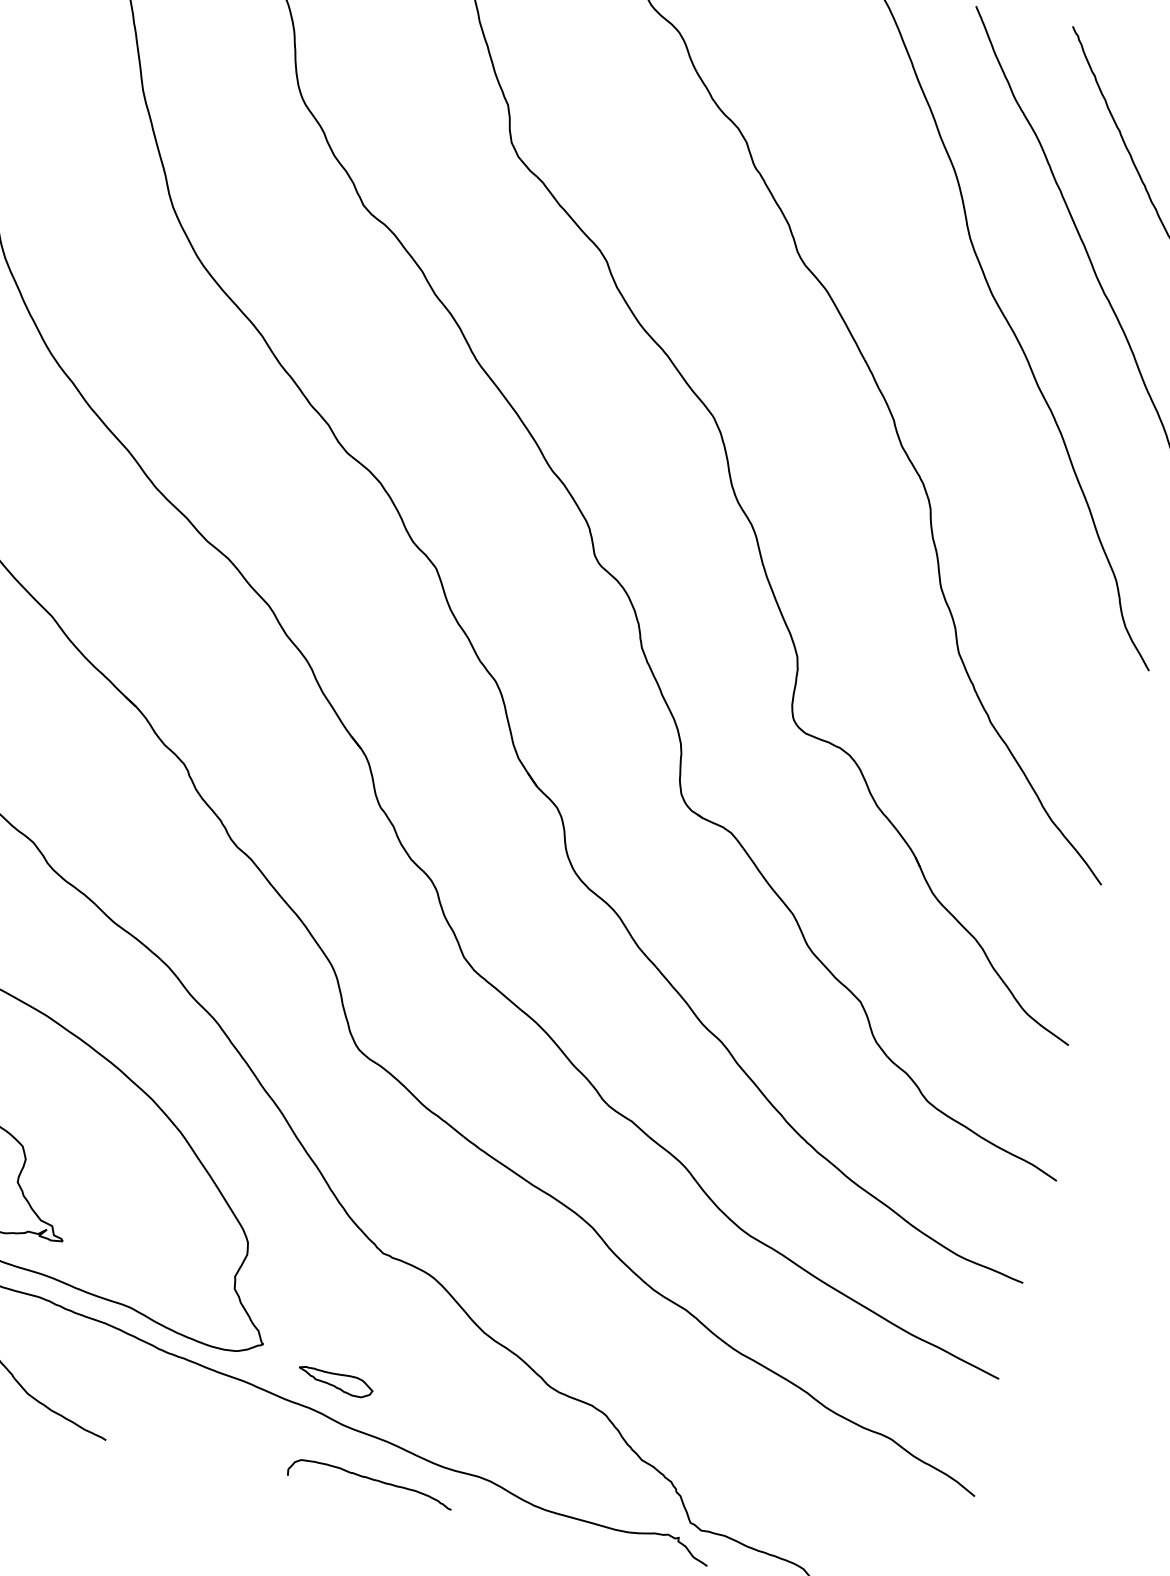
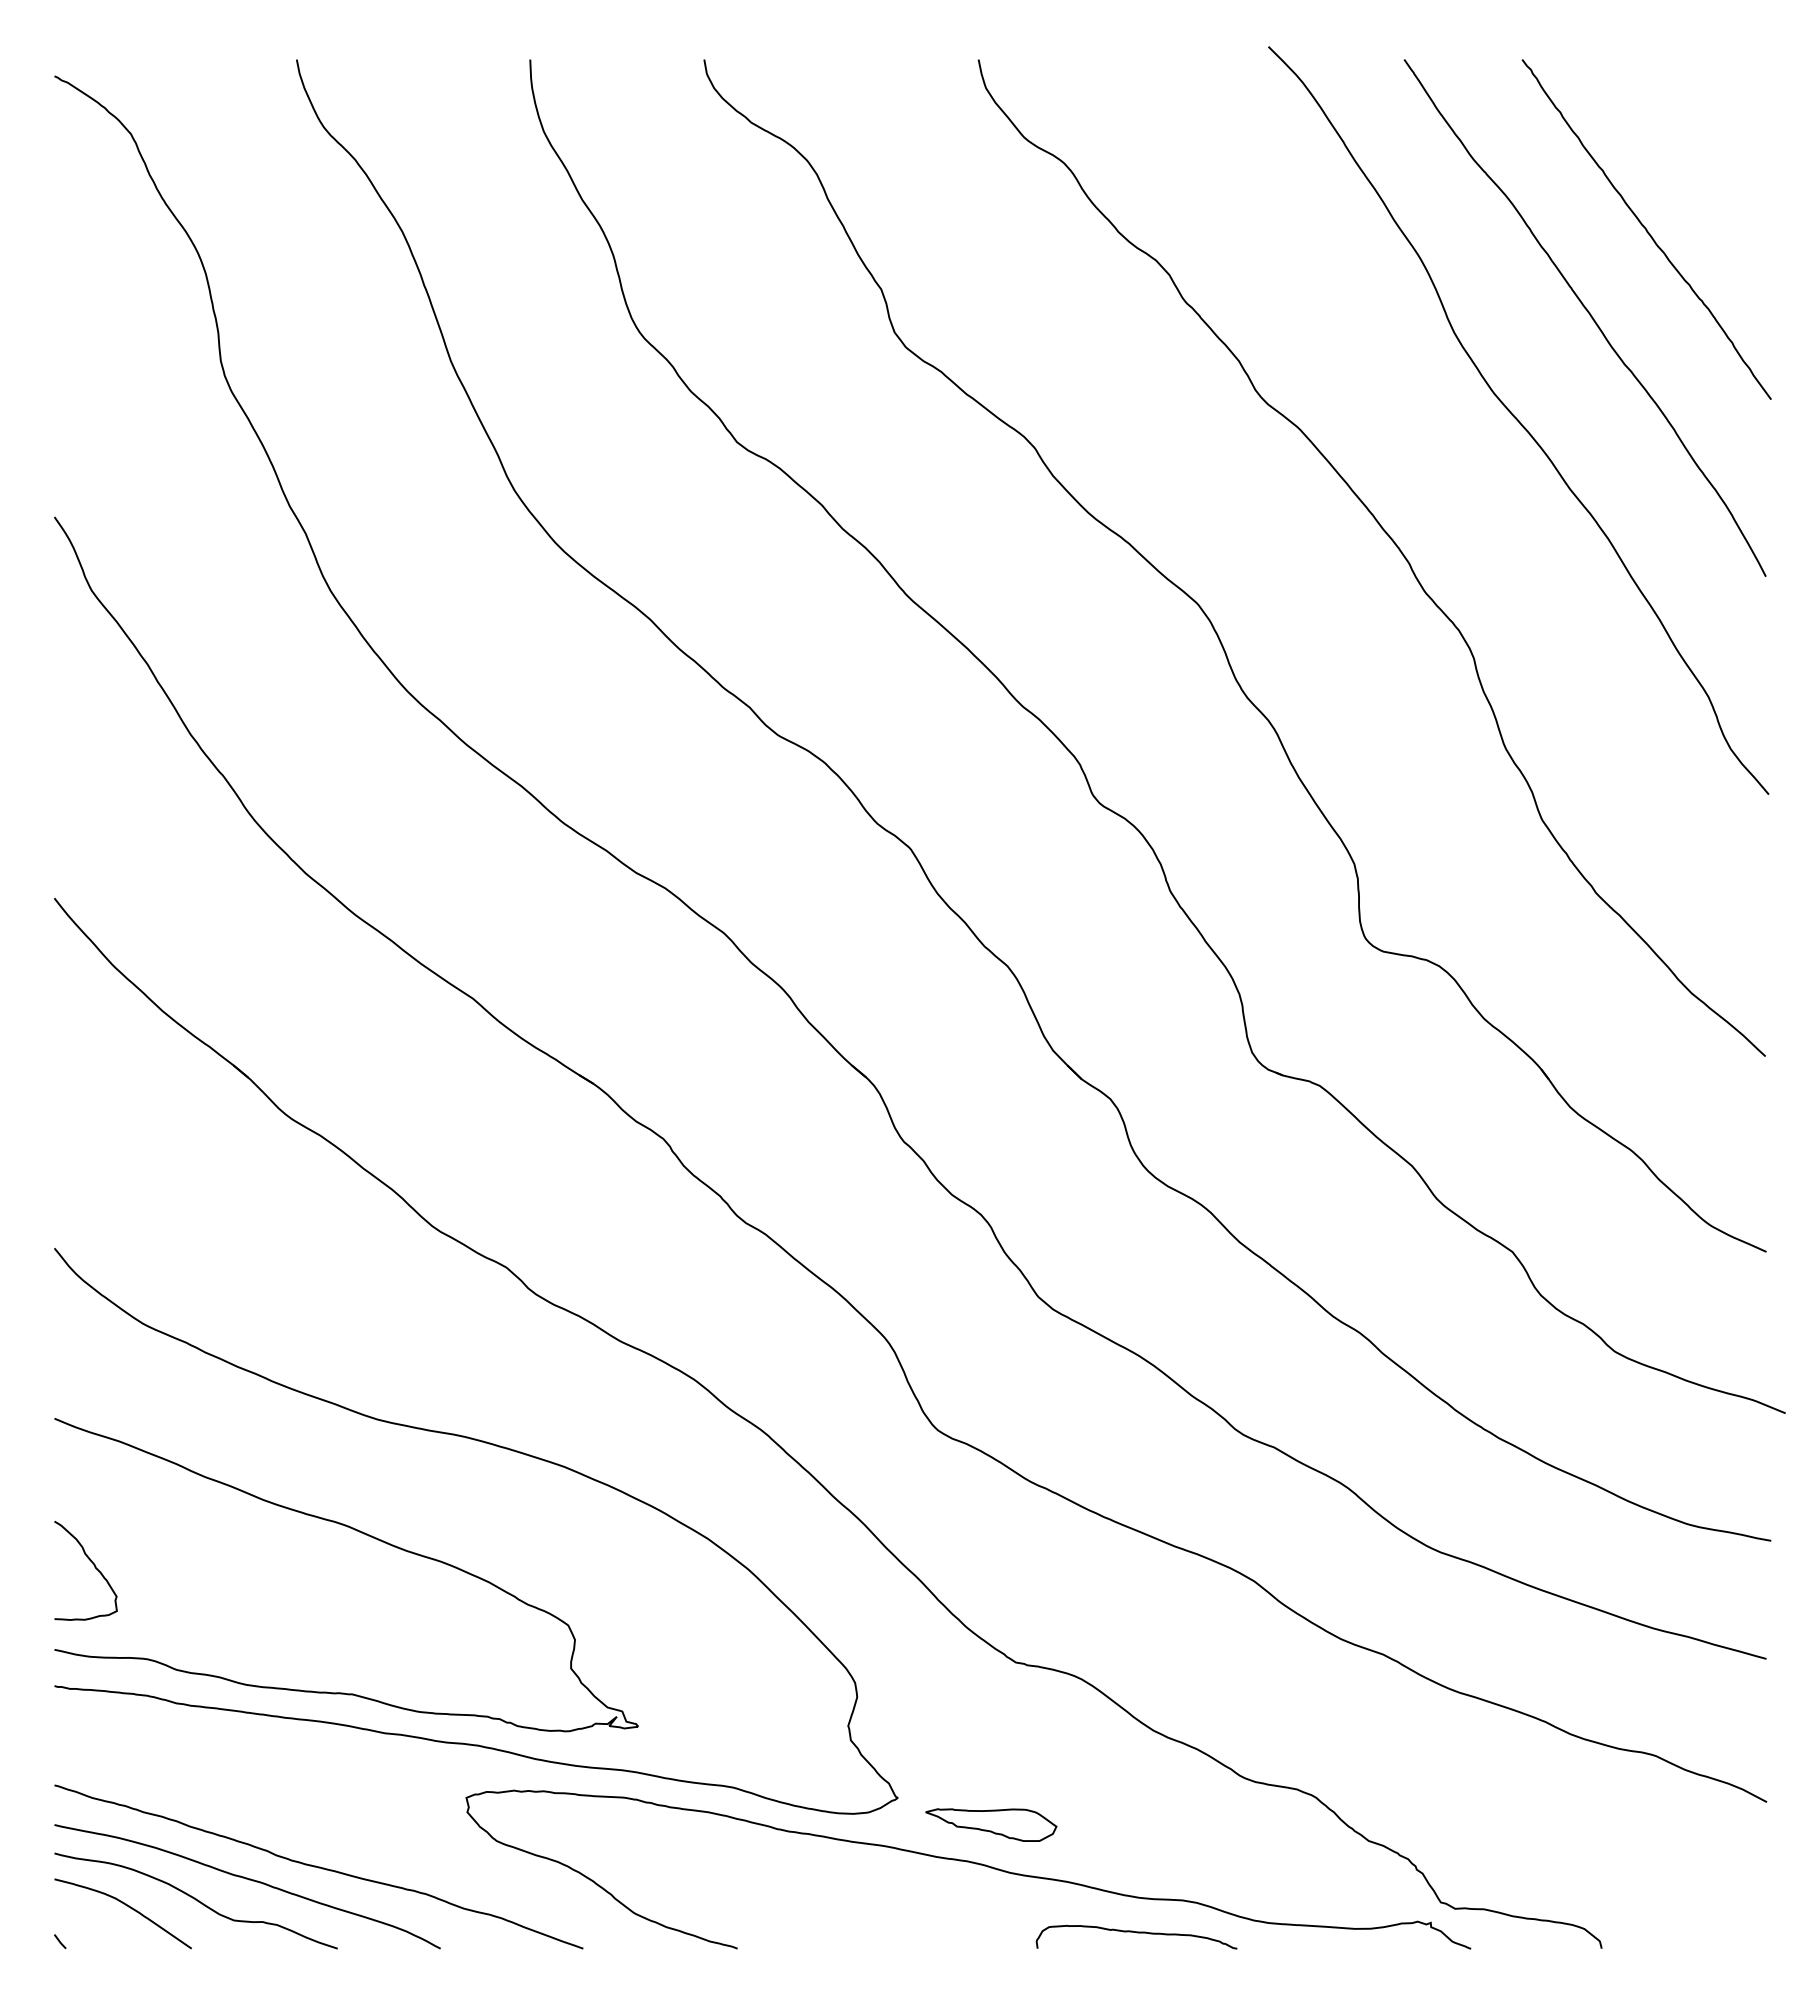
part: (335, 1382) -> (991, 1824), size x1.43
curve: (371, 1480) -> (1136, 1933), moved

